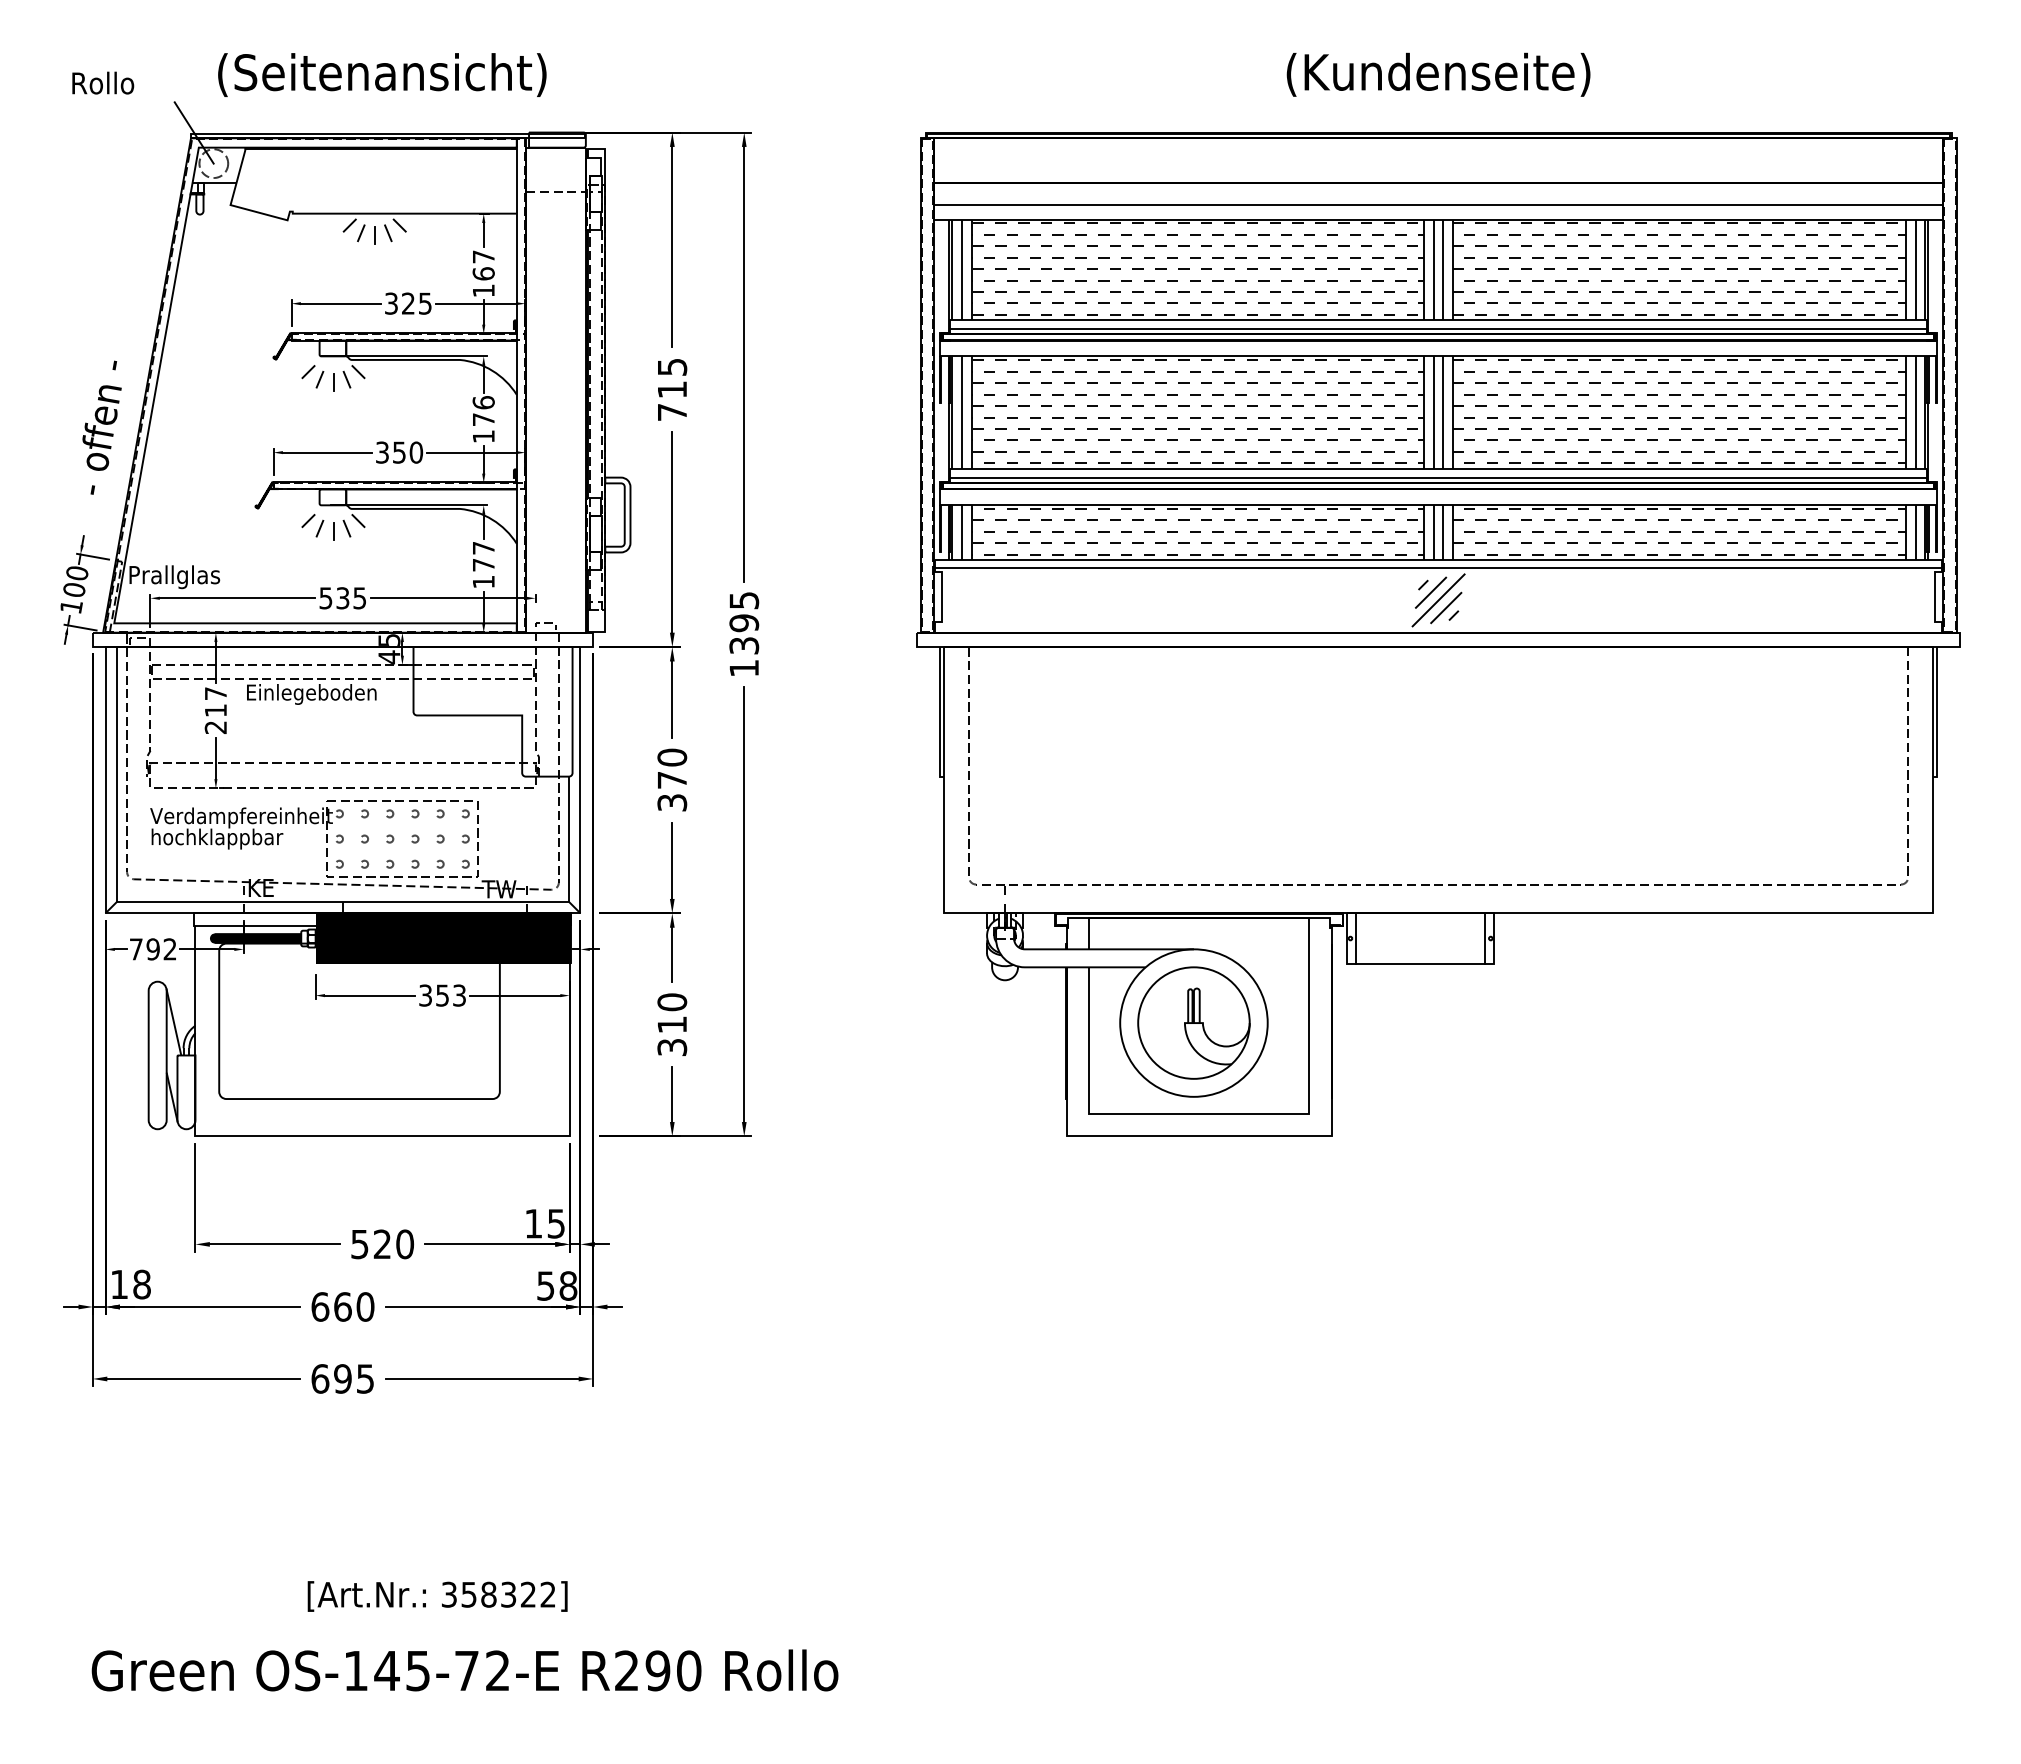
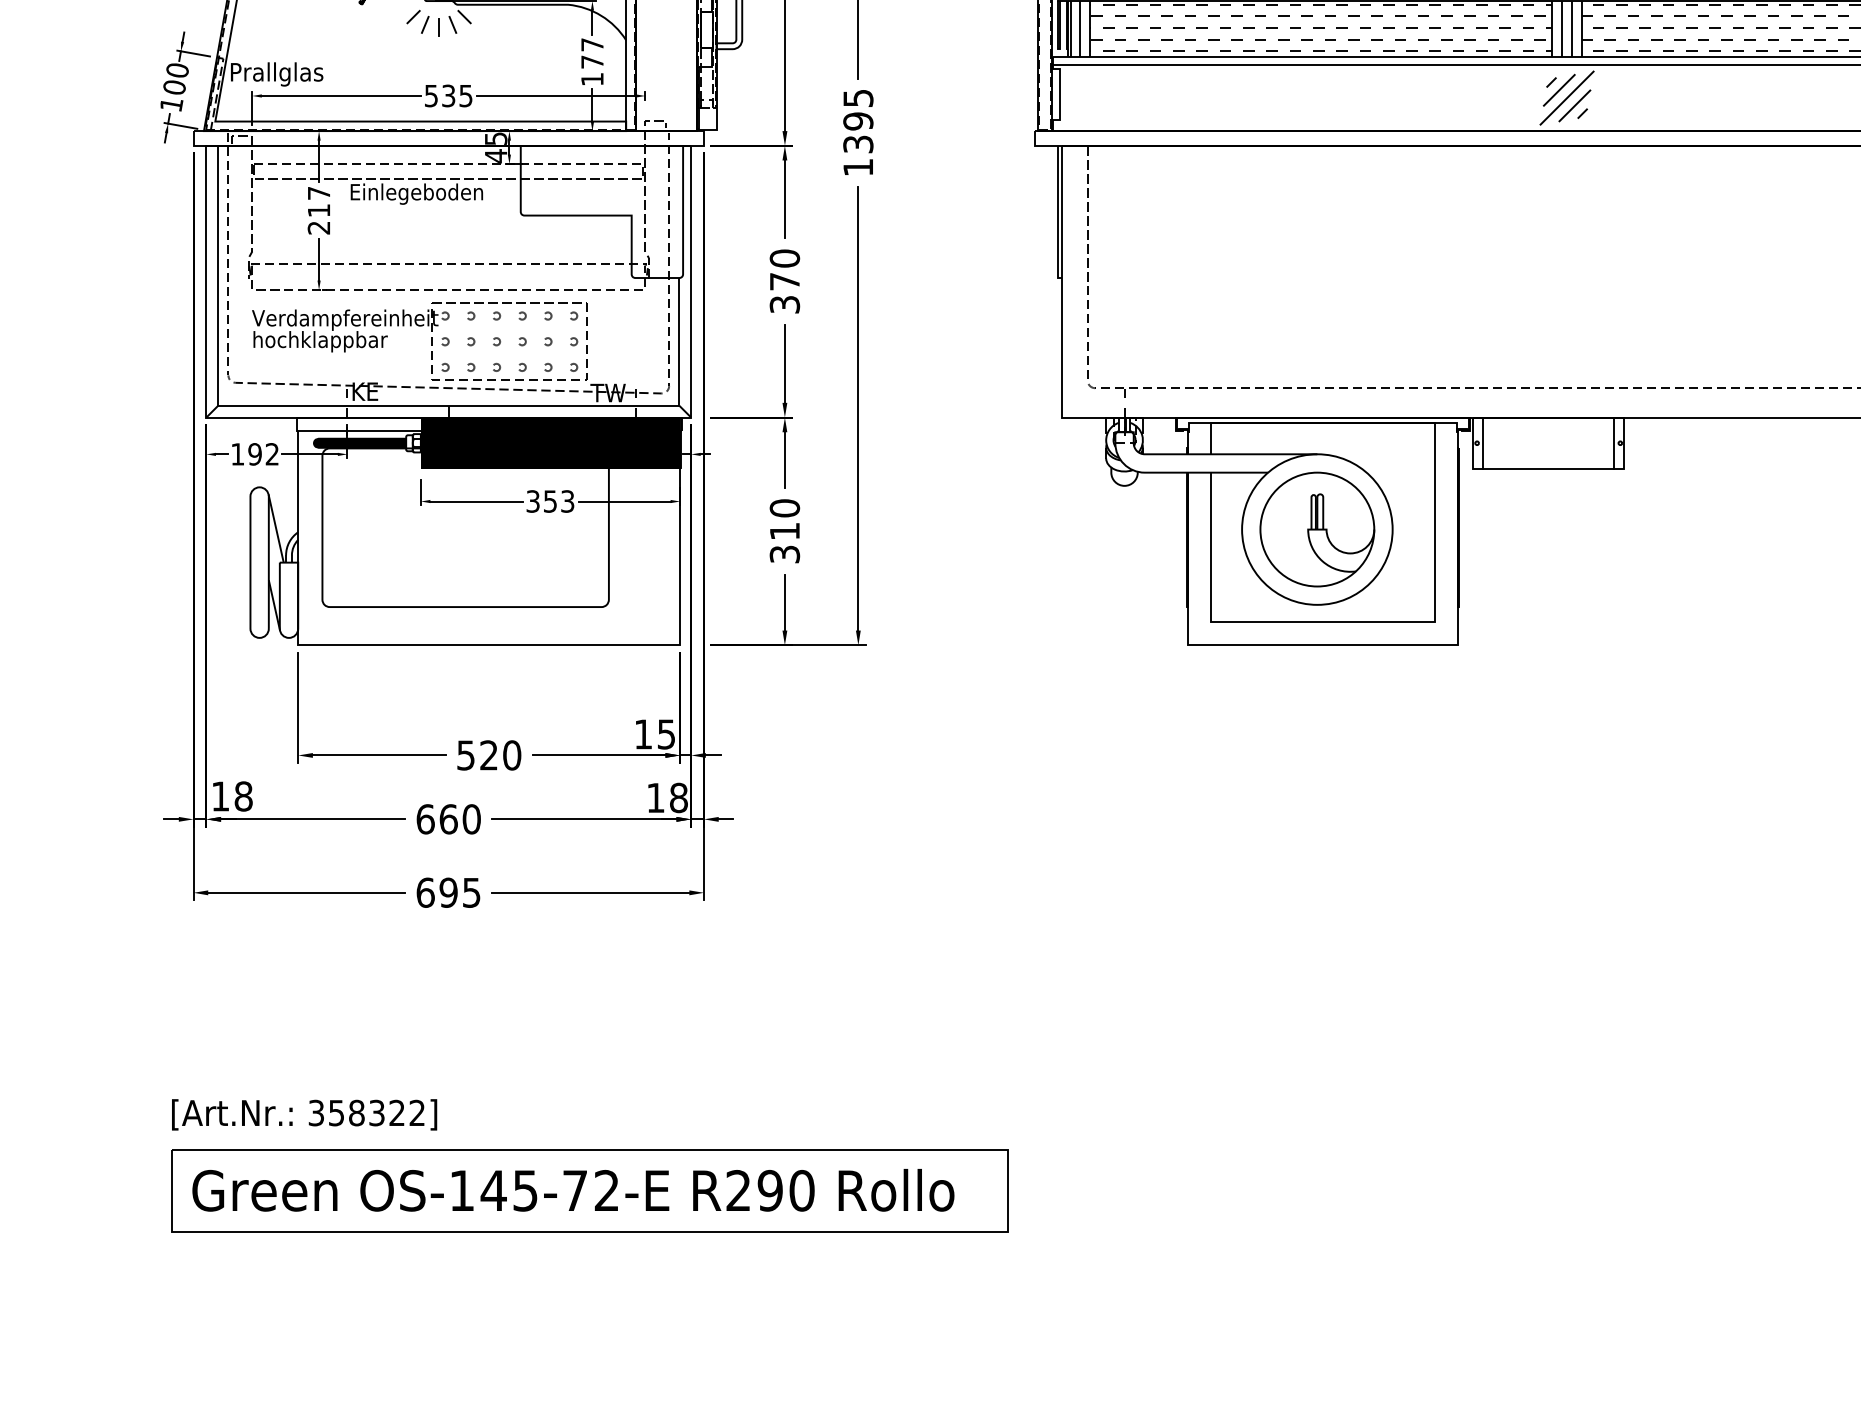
text: (136, 949) -> (238, 454), 792 -> 192
text: (545, 1285) -> (655, 797), 58 -> 18
text: (437, 1596) -> (304, 1114), moved
part: (481, 1670) -> (590, 1190), added

